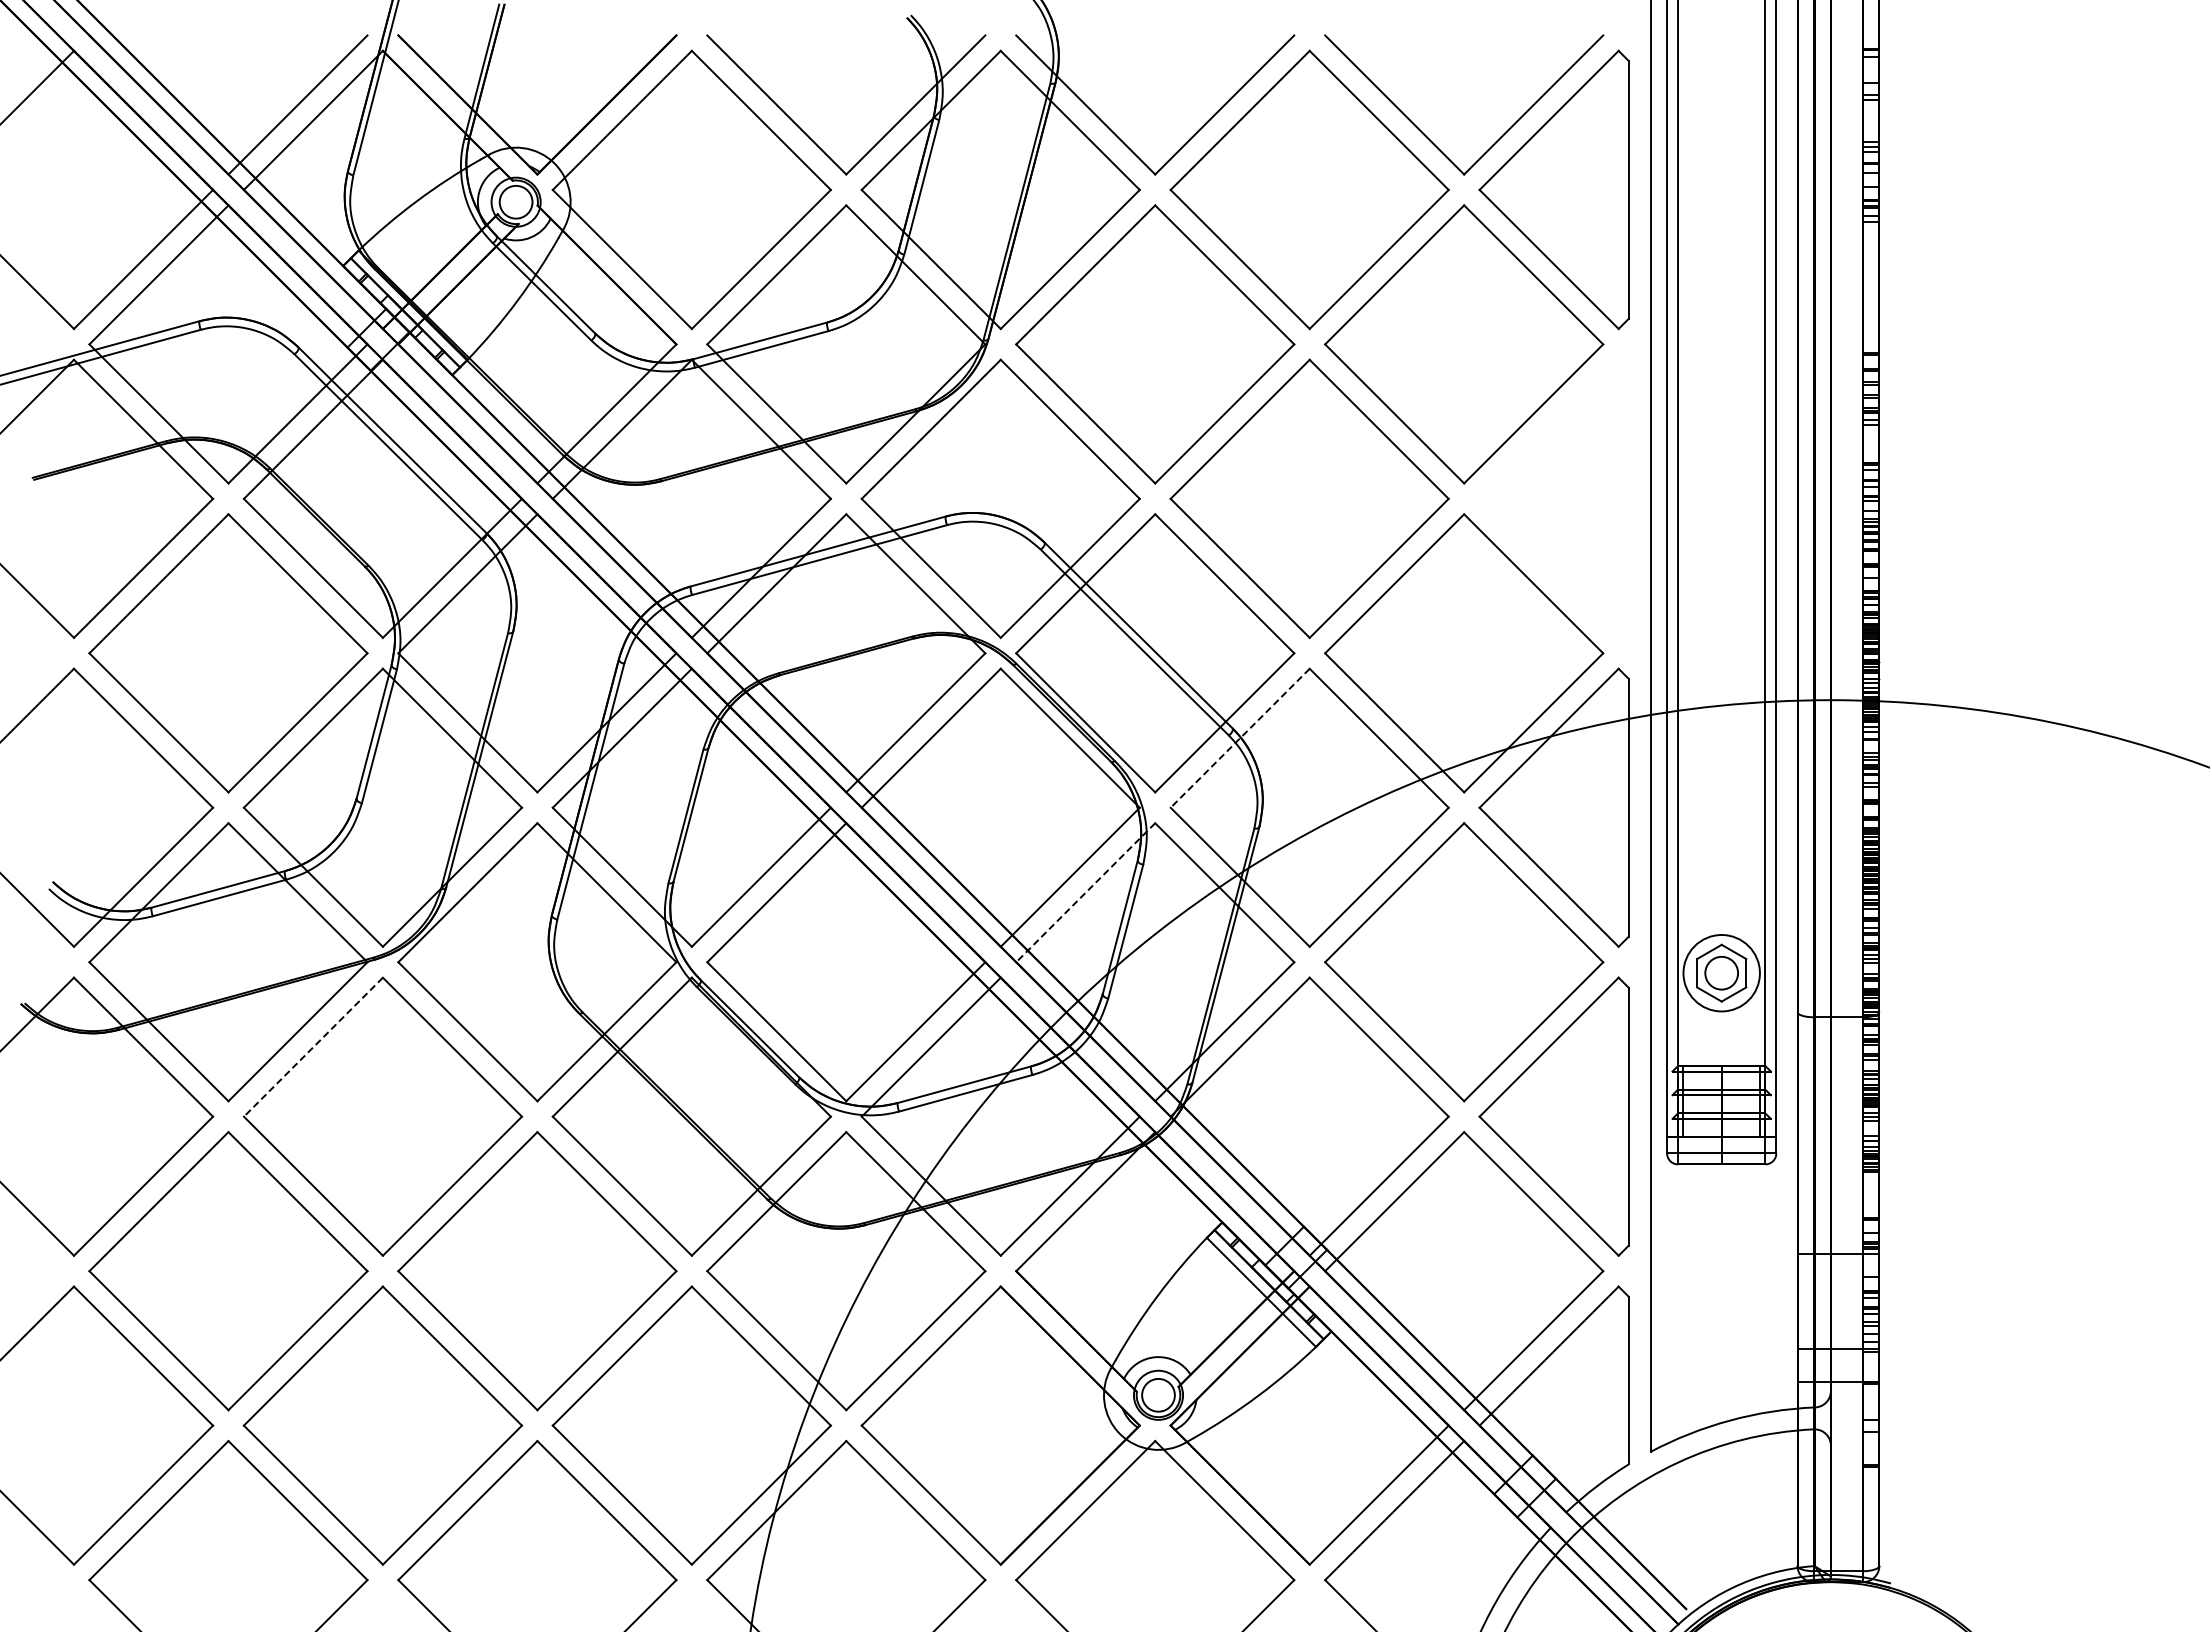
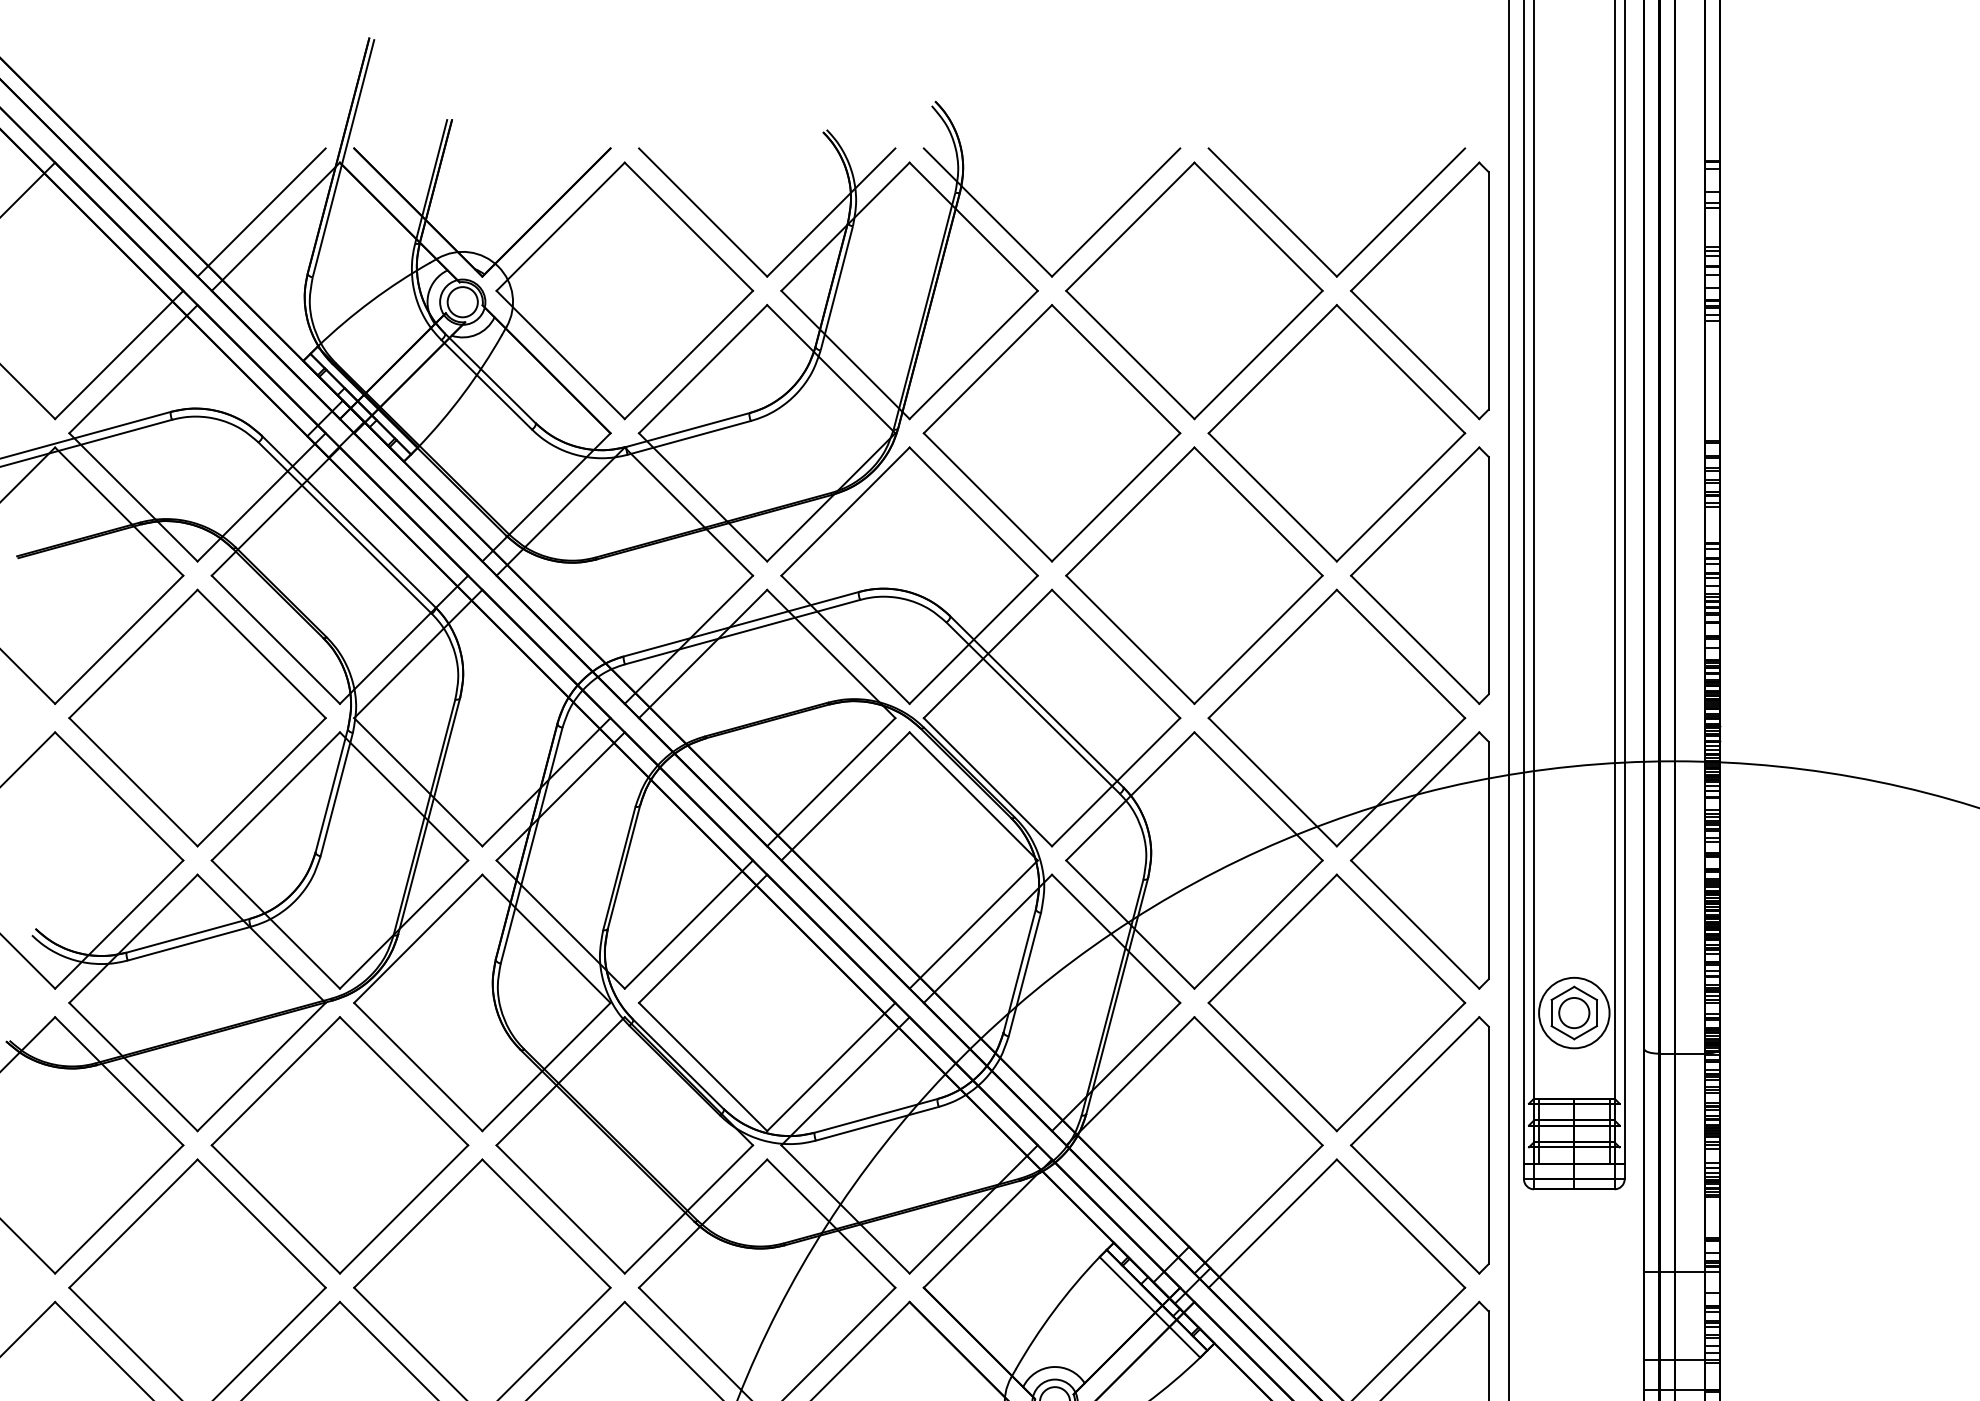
part: (1553, 498) -> (1419, 575), added
line: (1239, 738) -> (1129, 796), dashed -> solid
line: (1085, 893) -> (987, 939), dashed -> solid
line: (313, 1047) -> (275, 1081), dashed -> solid

